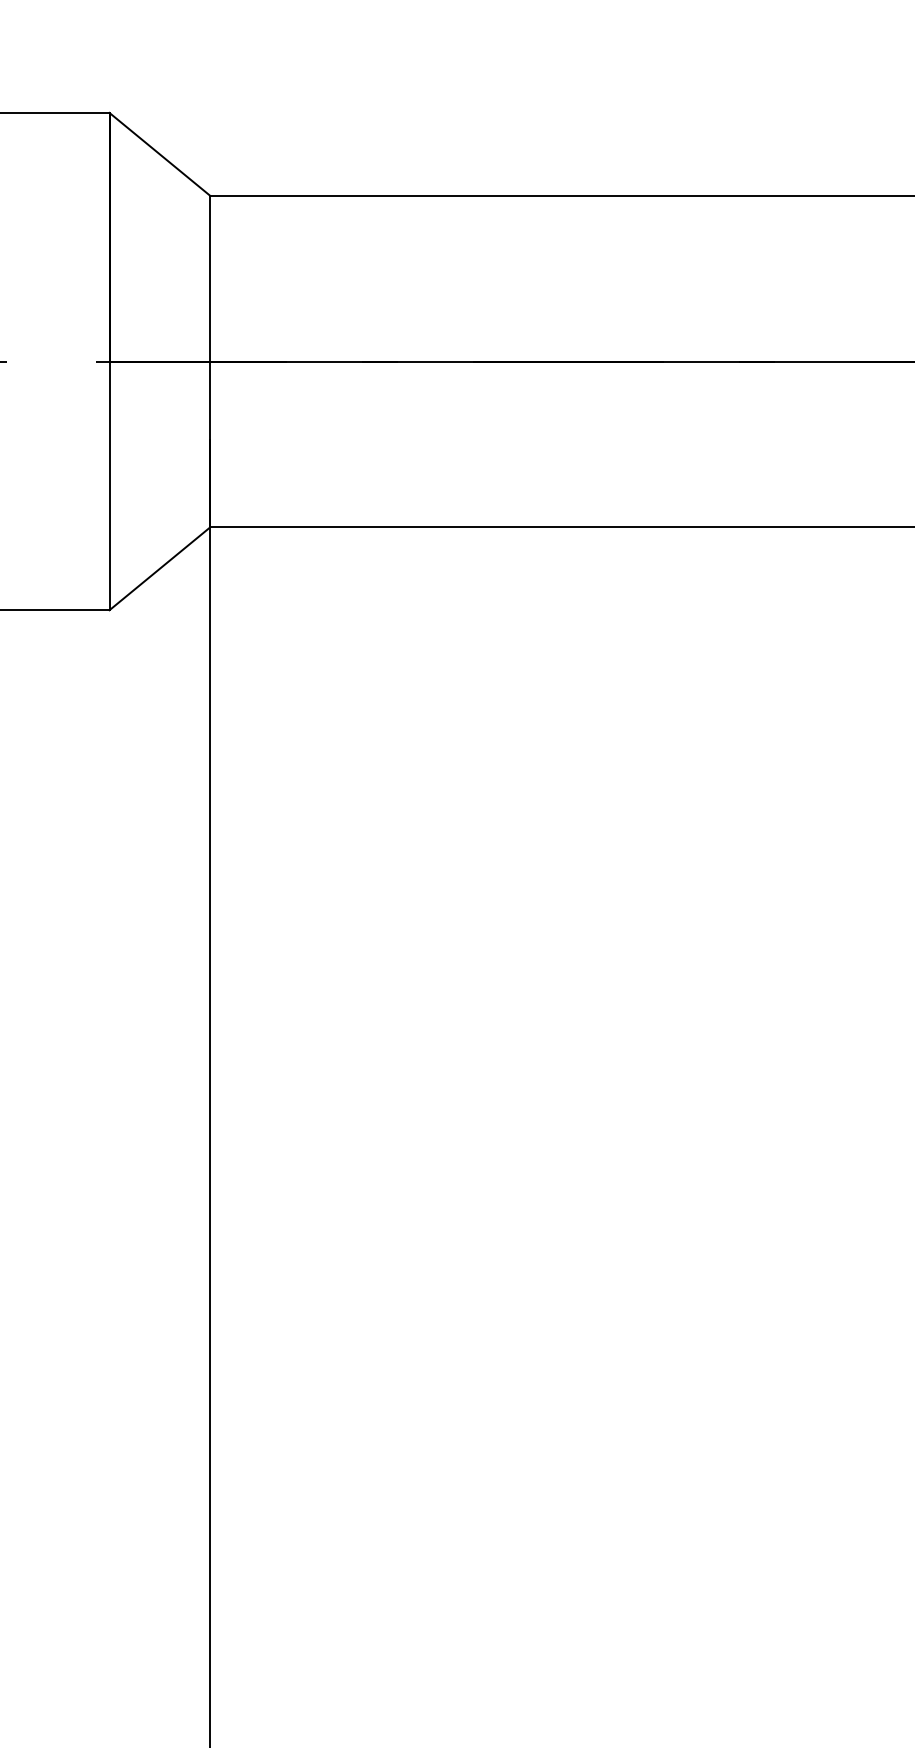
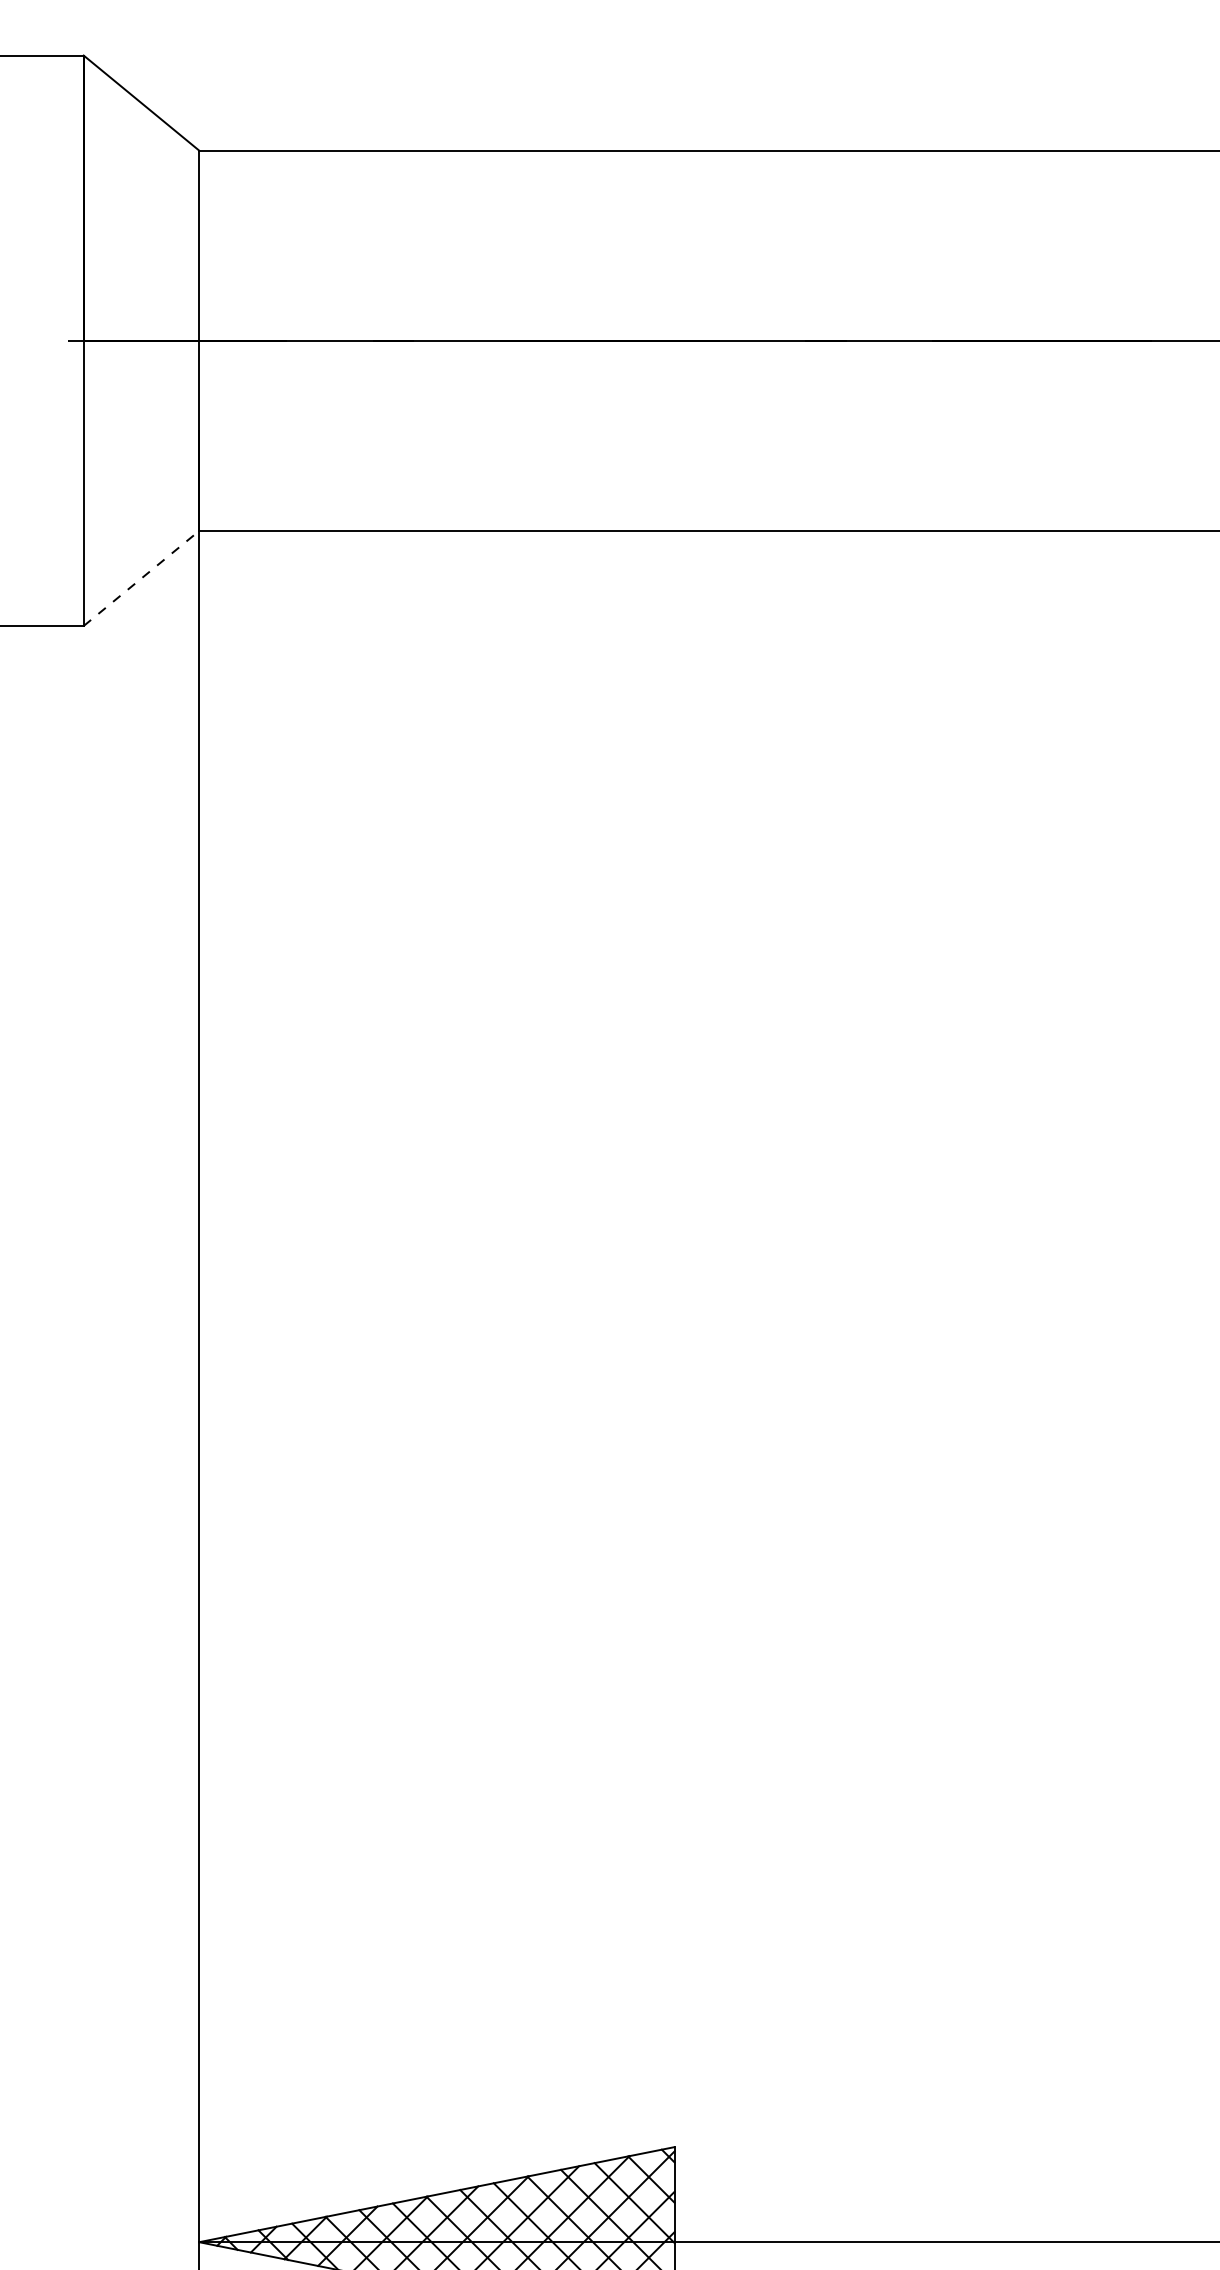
line: (159, 568) -> (141, 578), solid -> dashed

